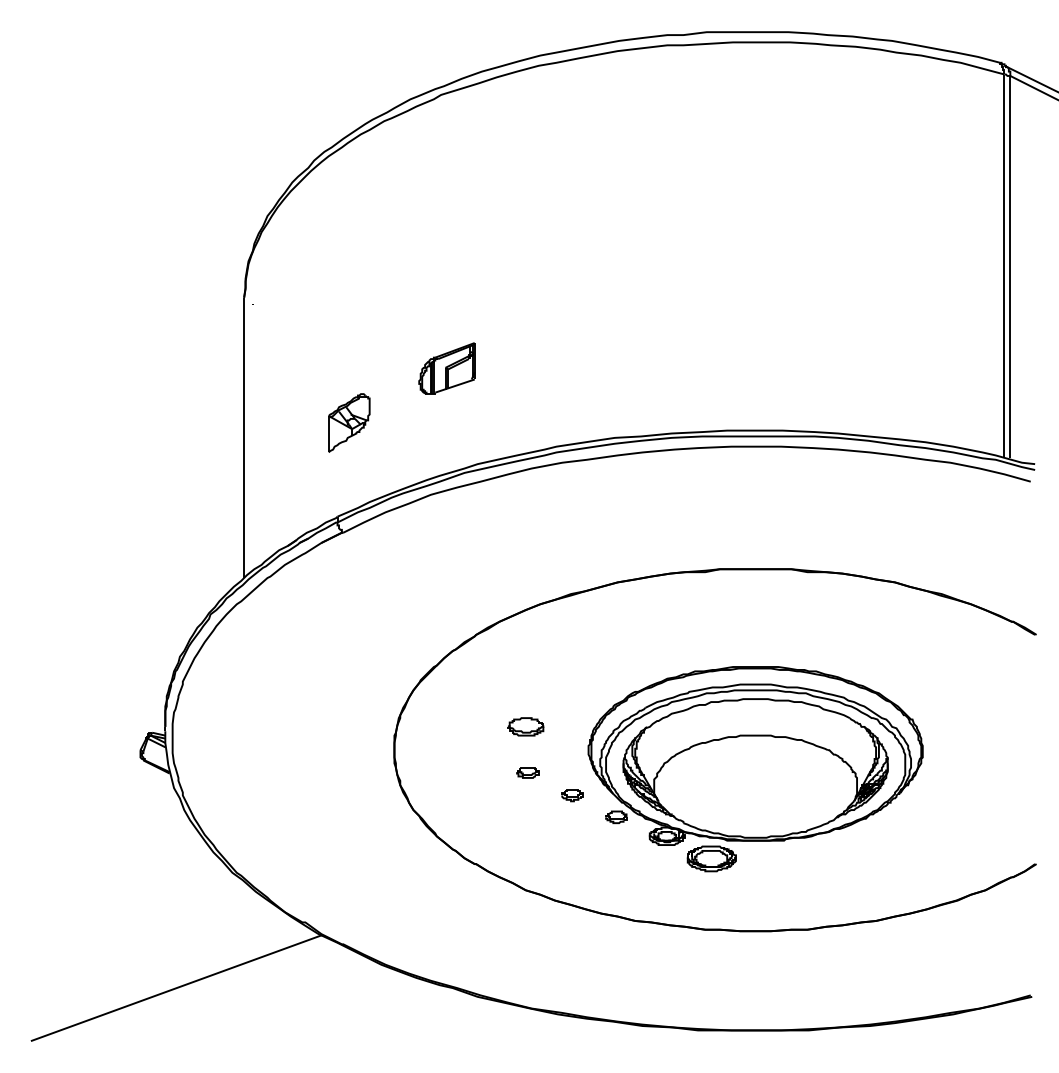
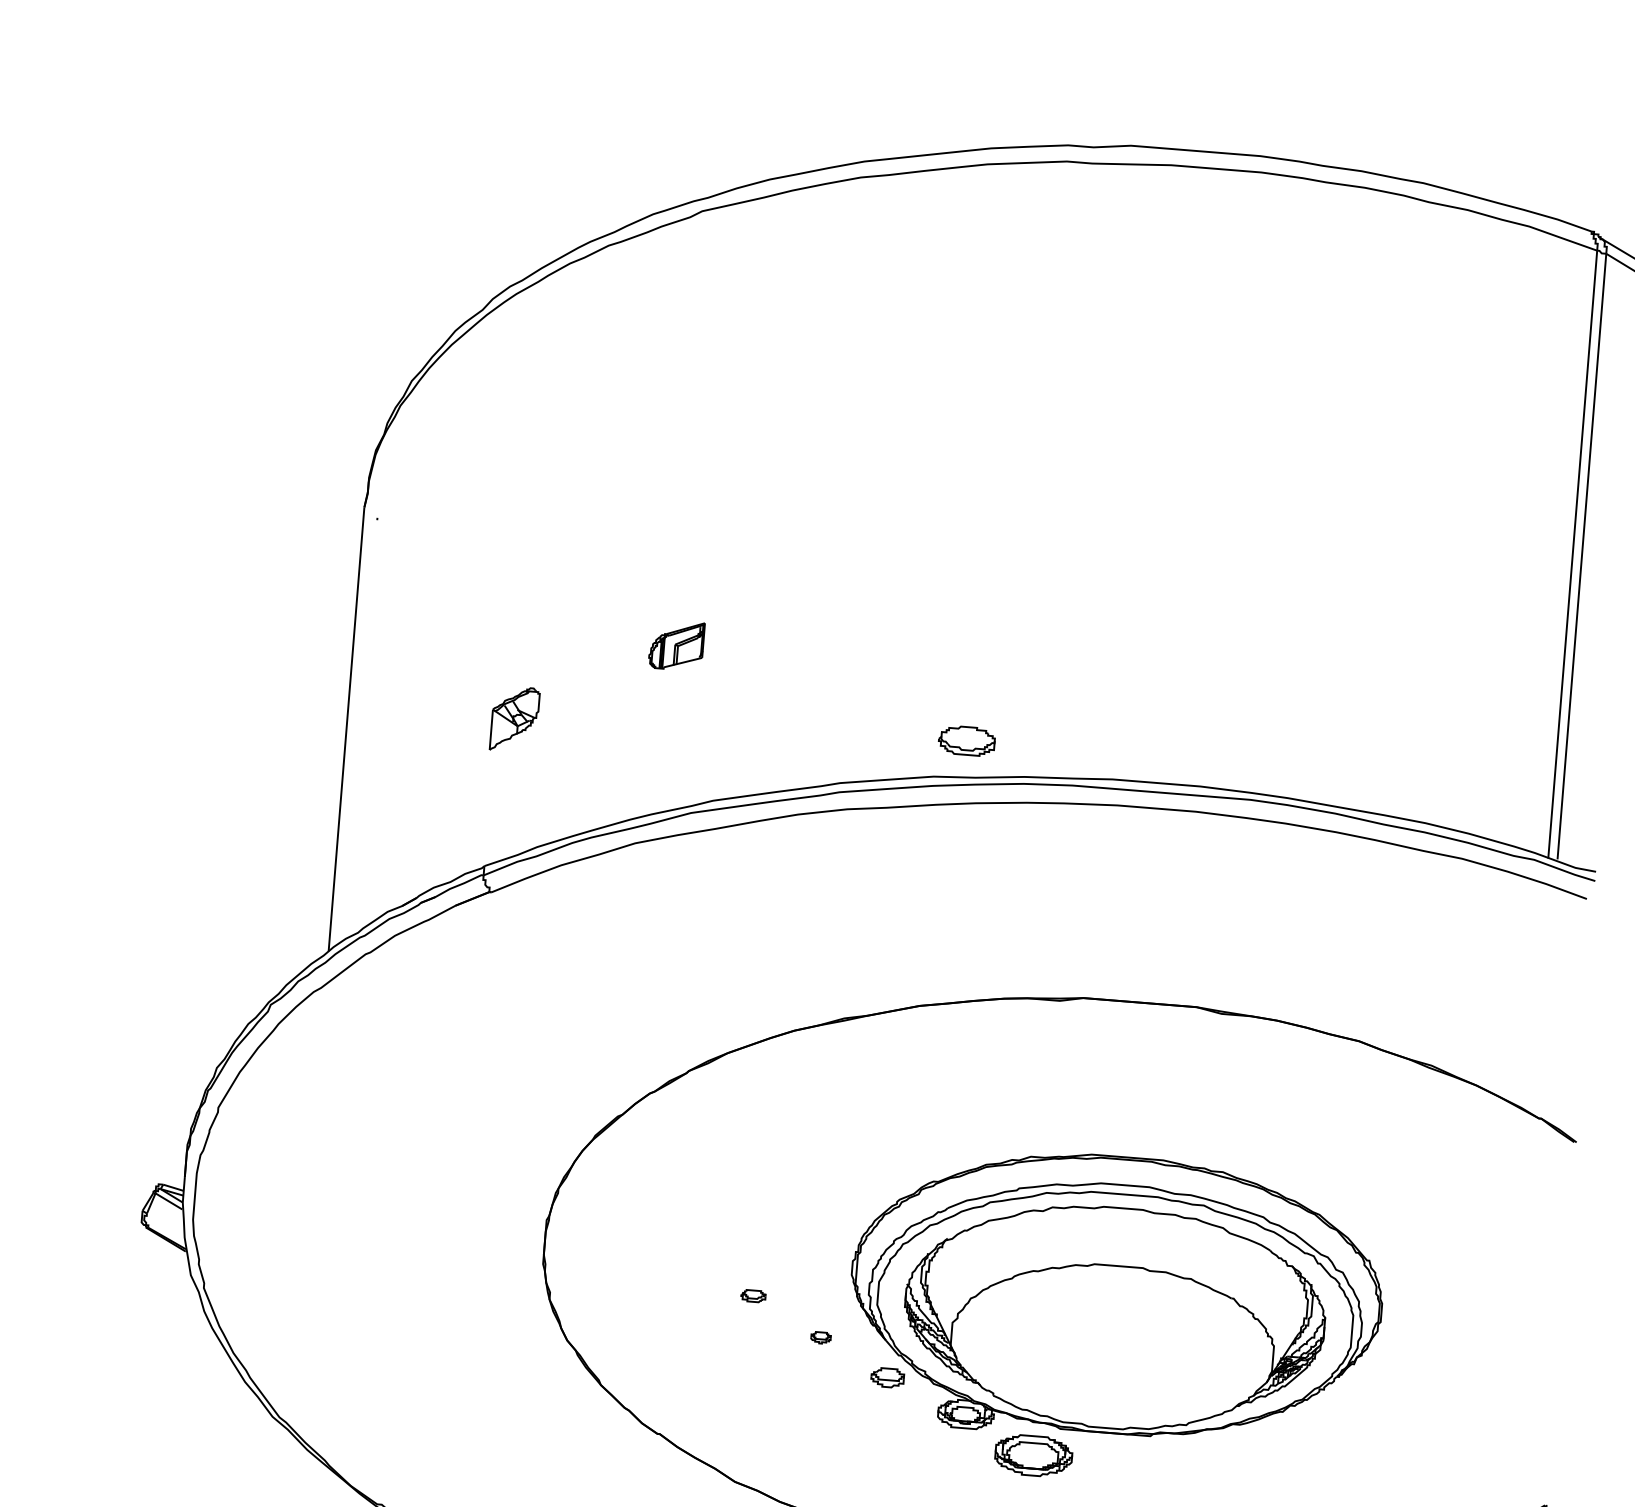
part: (446, 368) -> (675, 645), size x0.6
part: (349, 422) -> (515, 718), size x0.7
part: (525, 726) -> (966, 740), moved
part: (527, 772) -> (752, 1295), size x0.7
part: (572, 795) -> (821, 1337), size x0.6

